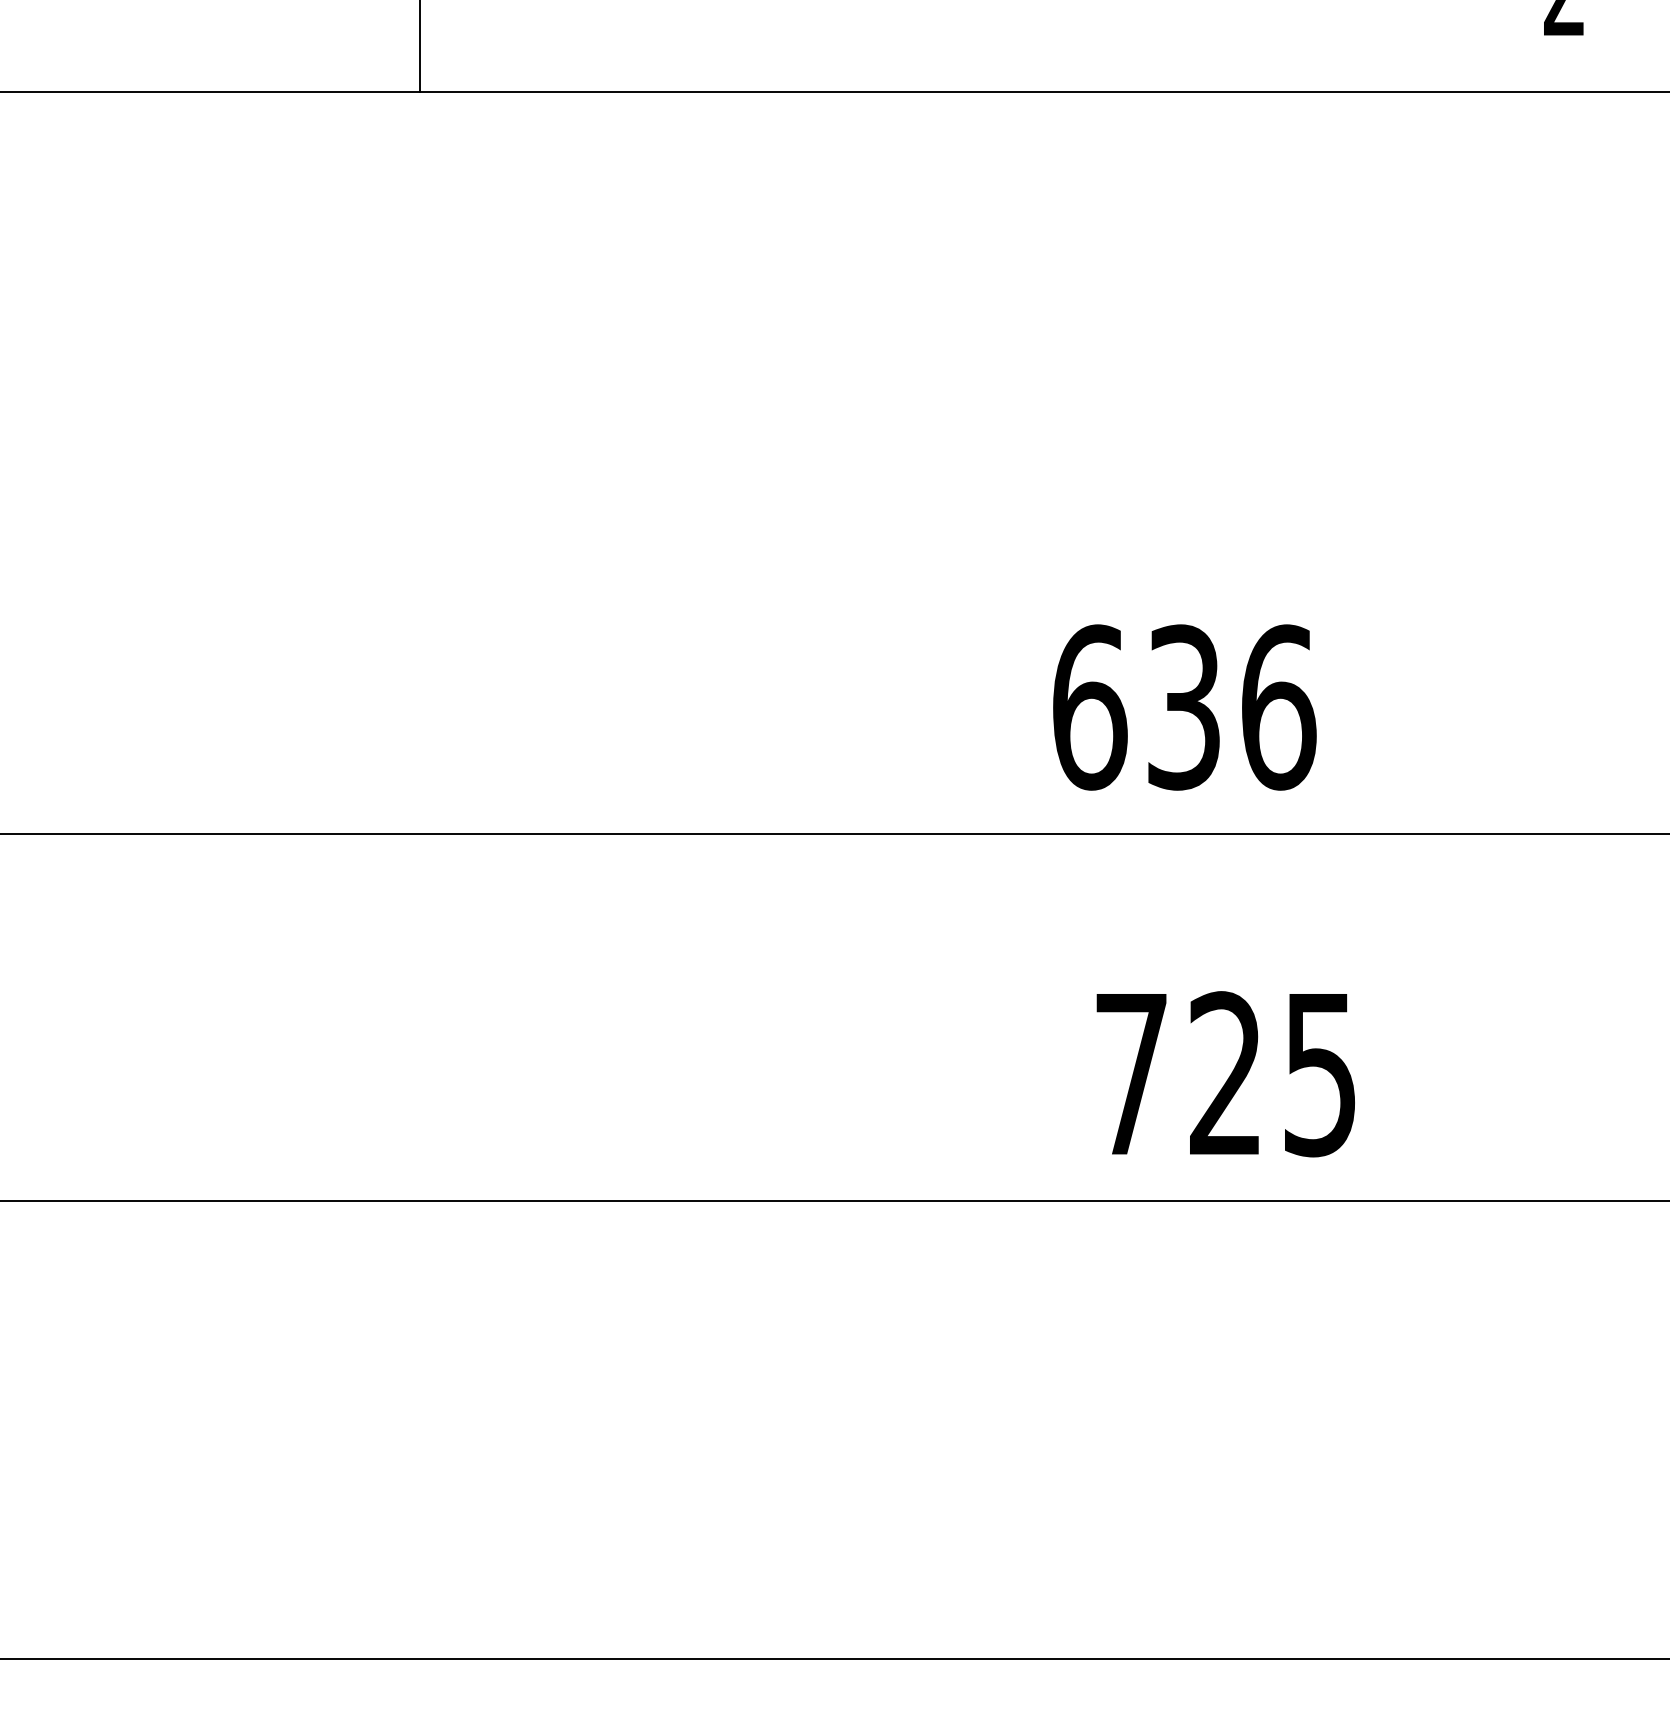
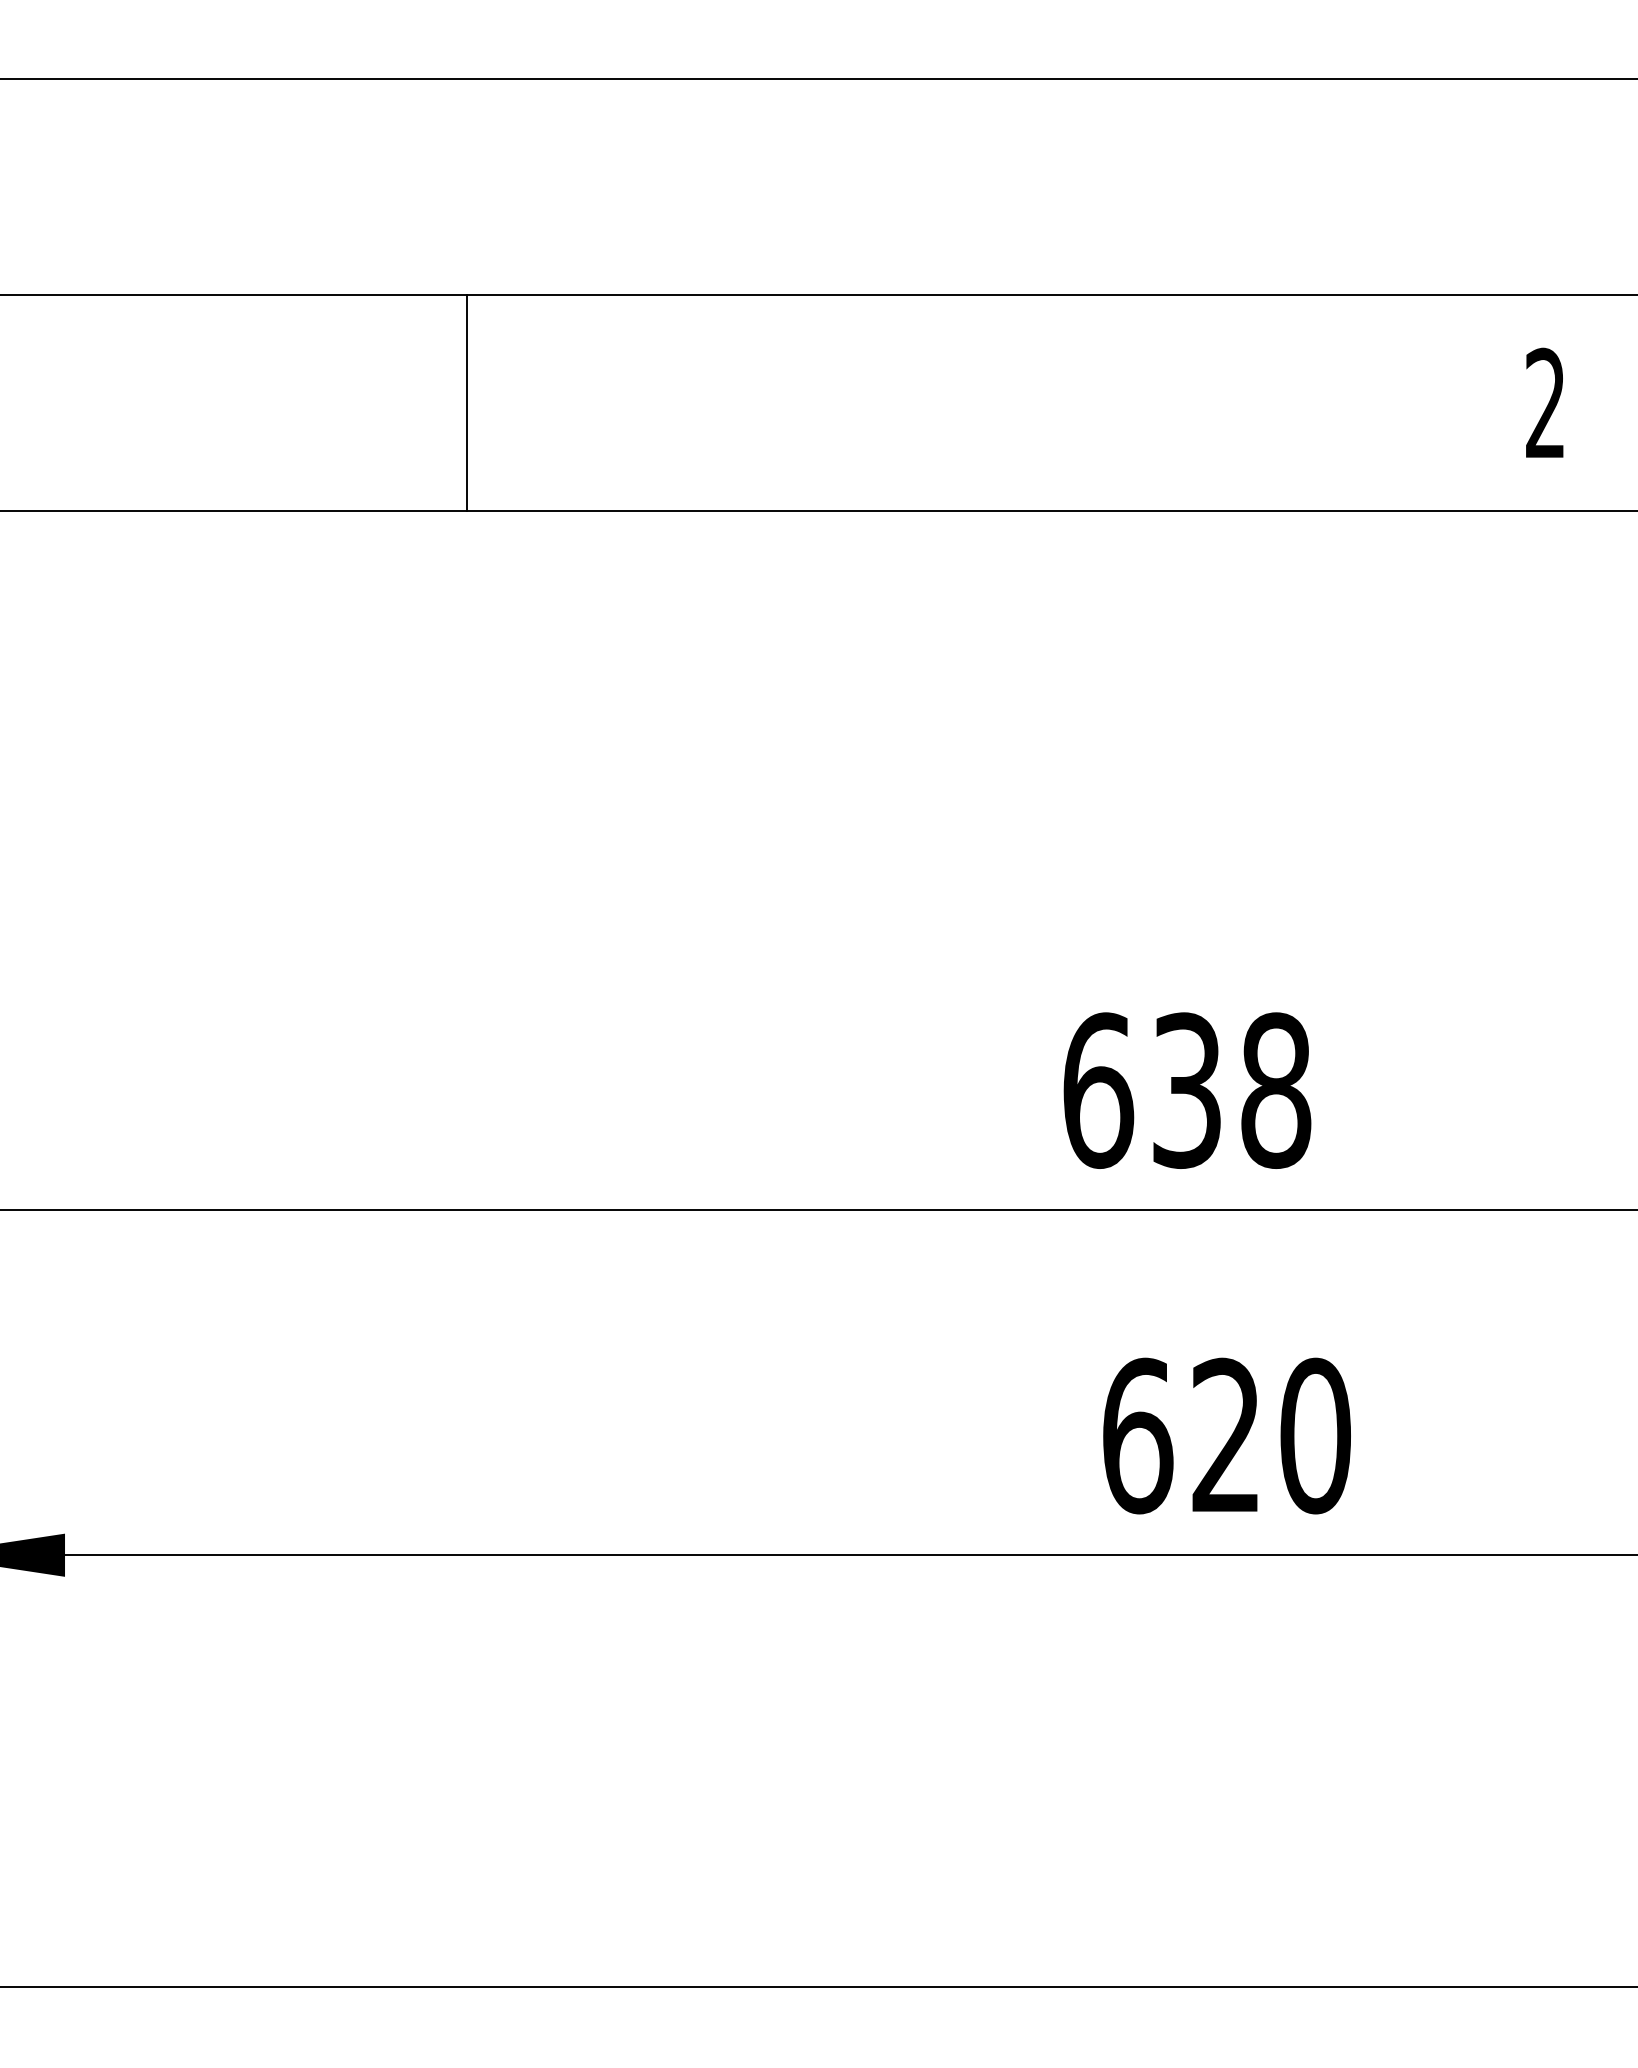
text: (1278, 707) -> (1276, 1090), 636 -> 638
text: (1225, 1073) -> (1226, 1435), 725 -> 620

